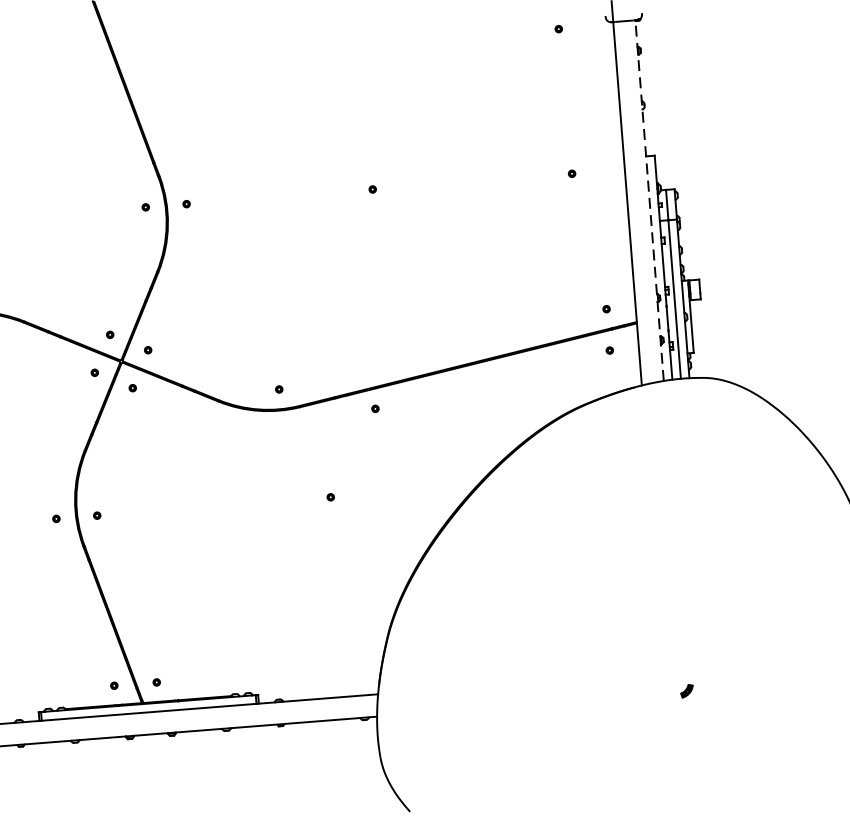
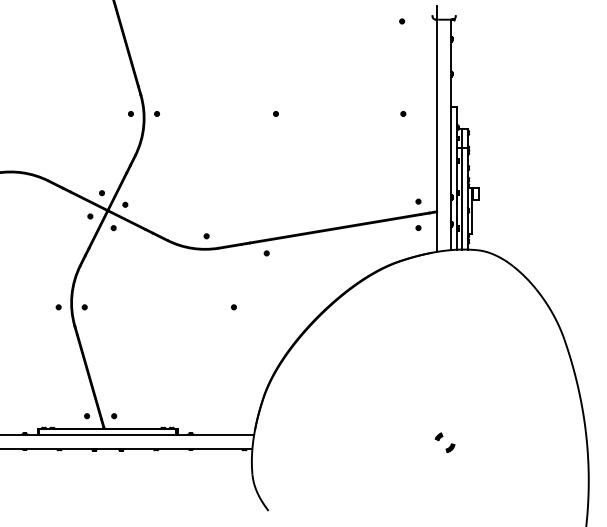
line: (649, 199) -> (451, 134), dashed -> solid
part: (666, 674) -> (438, 436), added

